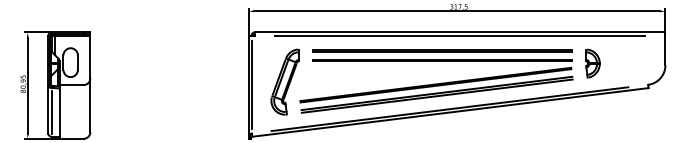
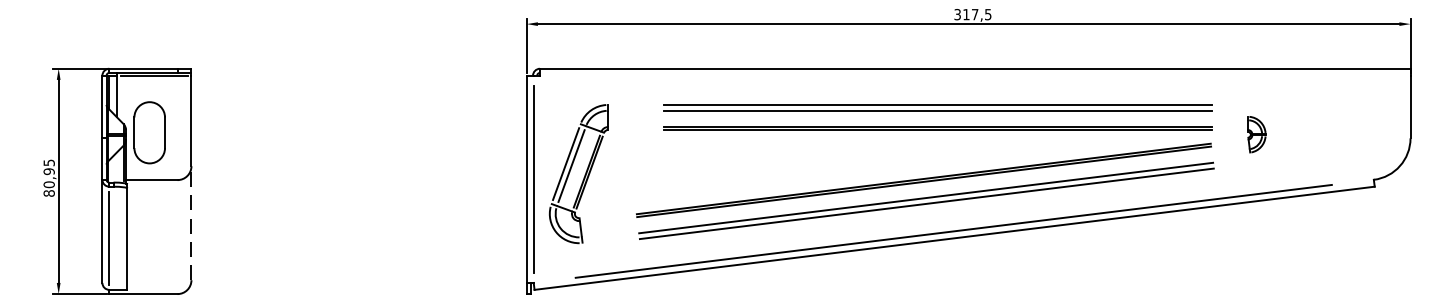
line: (459, 35) -> (973, 75), removed
part: (592, 63) -> (1255, 134), size x0.6
part: (284, 81) -> (577, 172), moved
line: (90, 105) -> (191, 223), solid -> dashed

